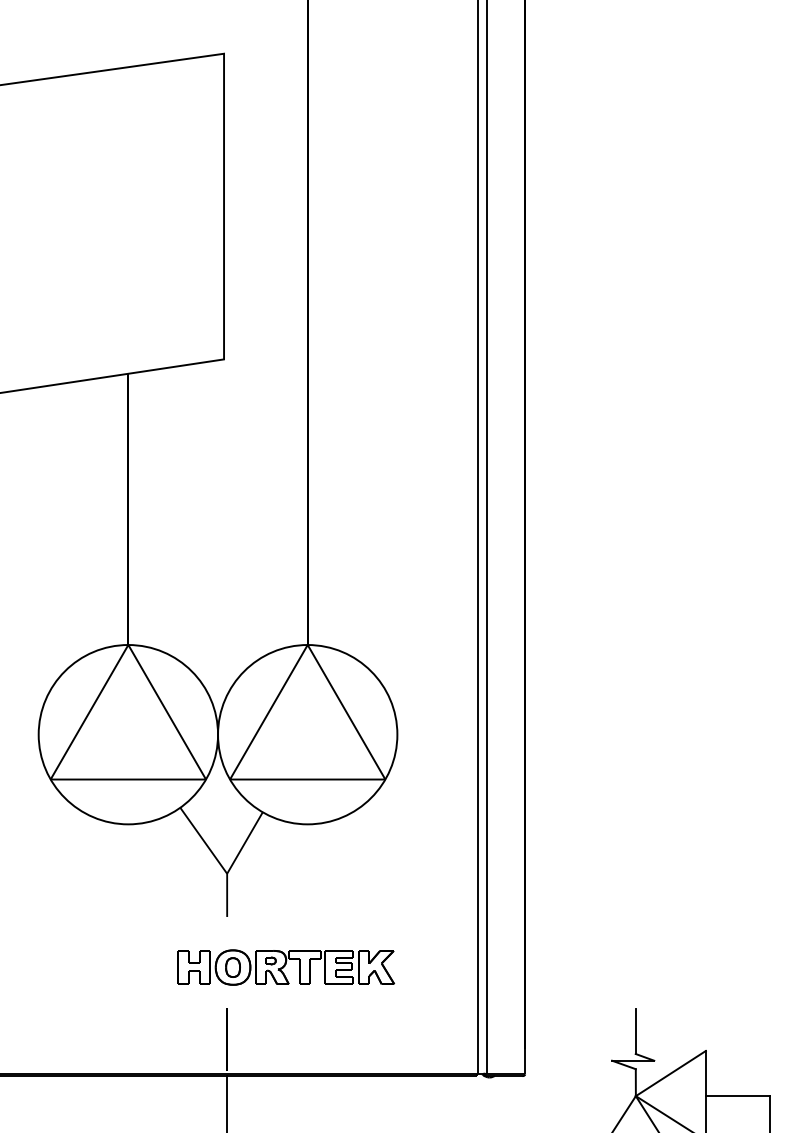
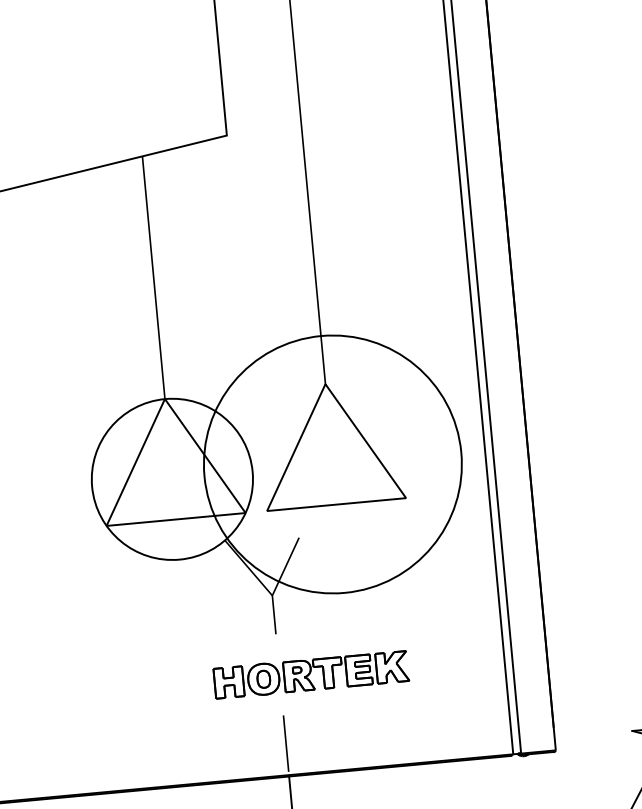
circle: (307, 734) -> (332, 464), size x1.6
part: (286, 967) -> (311, 674), moved

